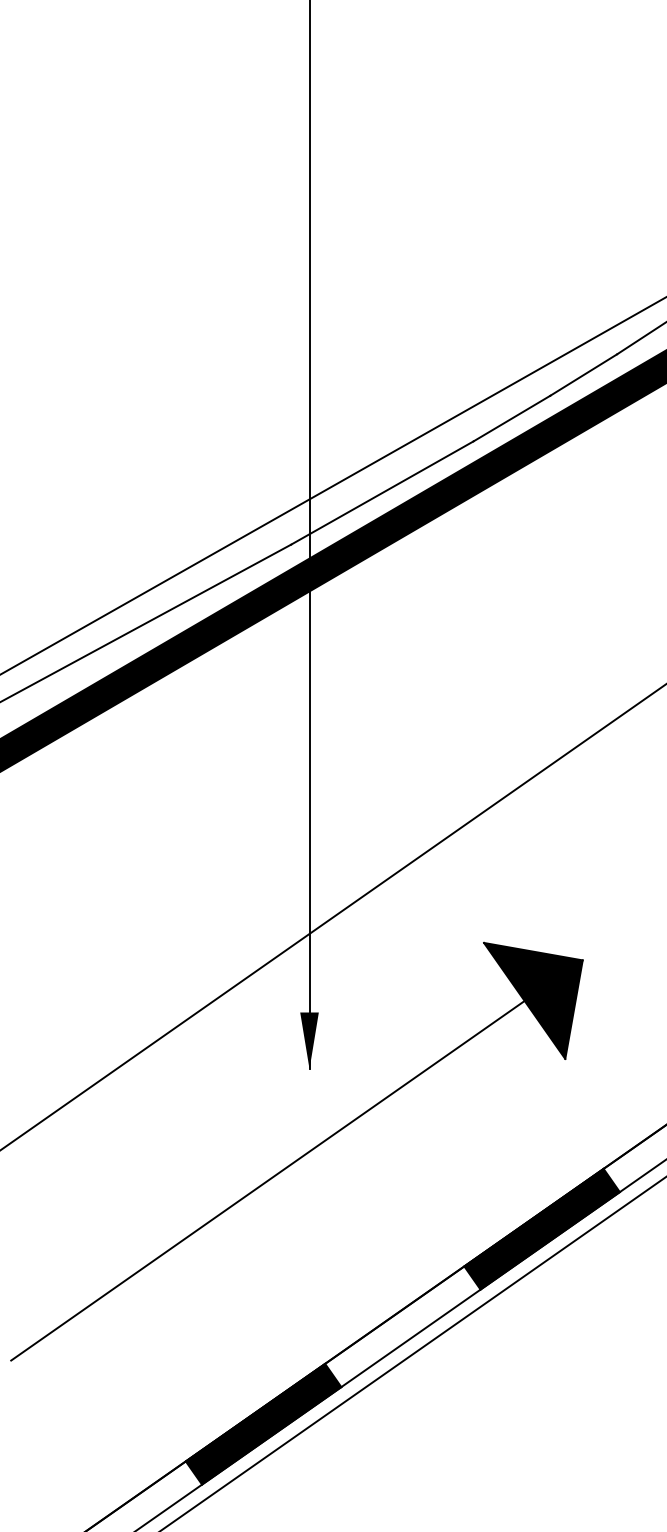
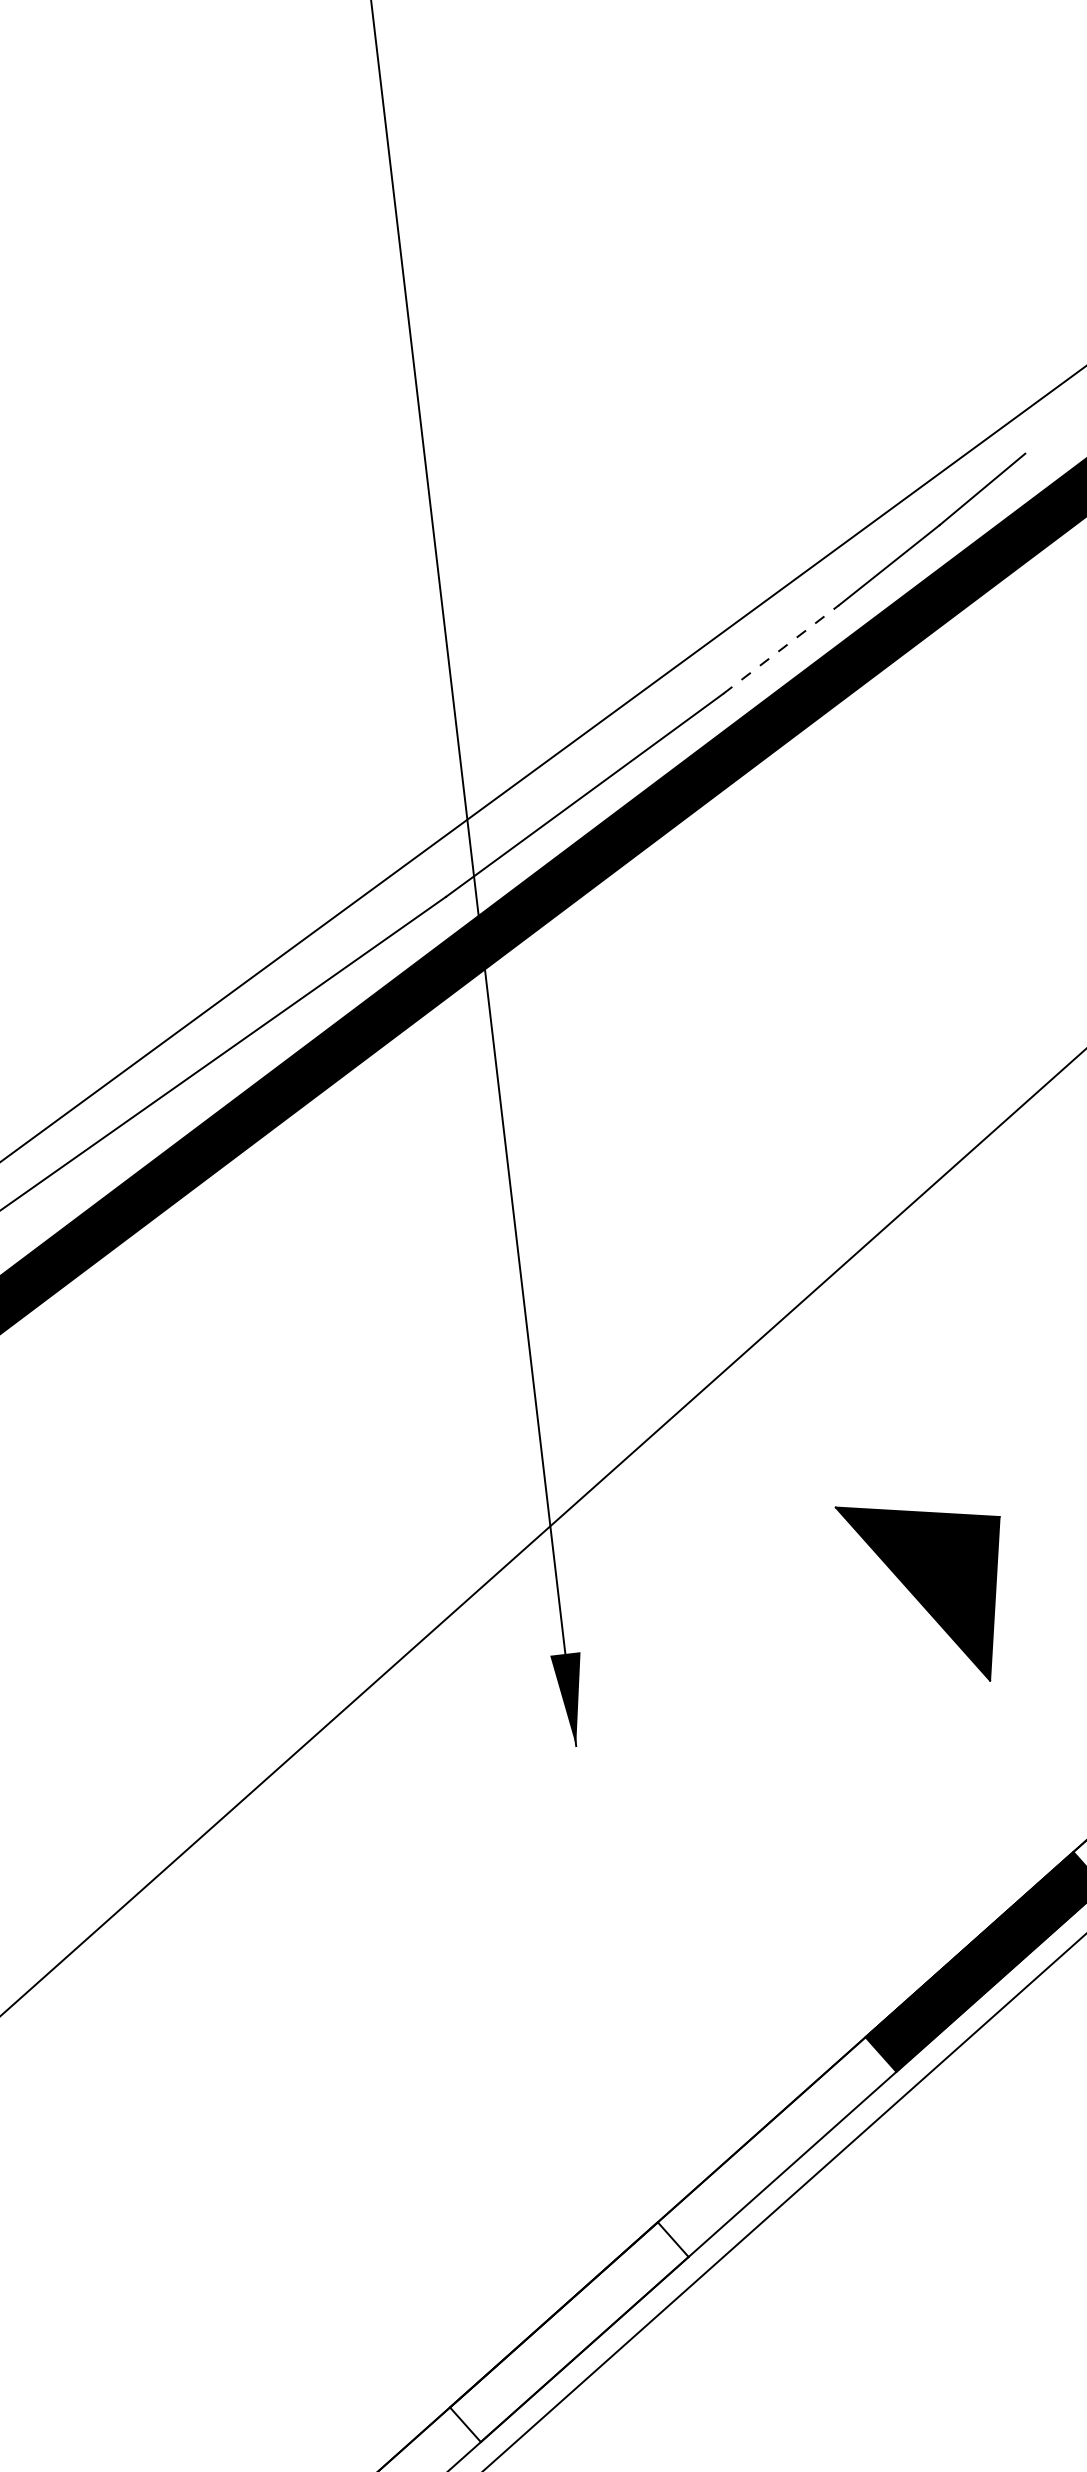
line: (511, 418) -> (780, 649), solid -> dashed
line: (267, 1180) -> (529, 1935), removed
fill: (263, 1423) -> (569, 2331), removed

